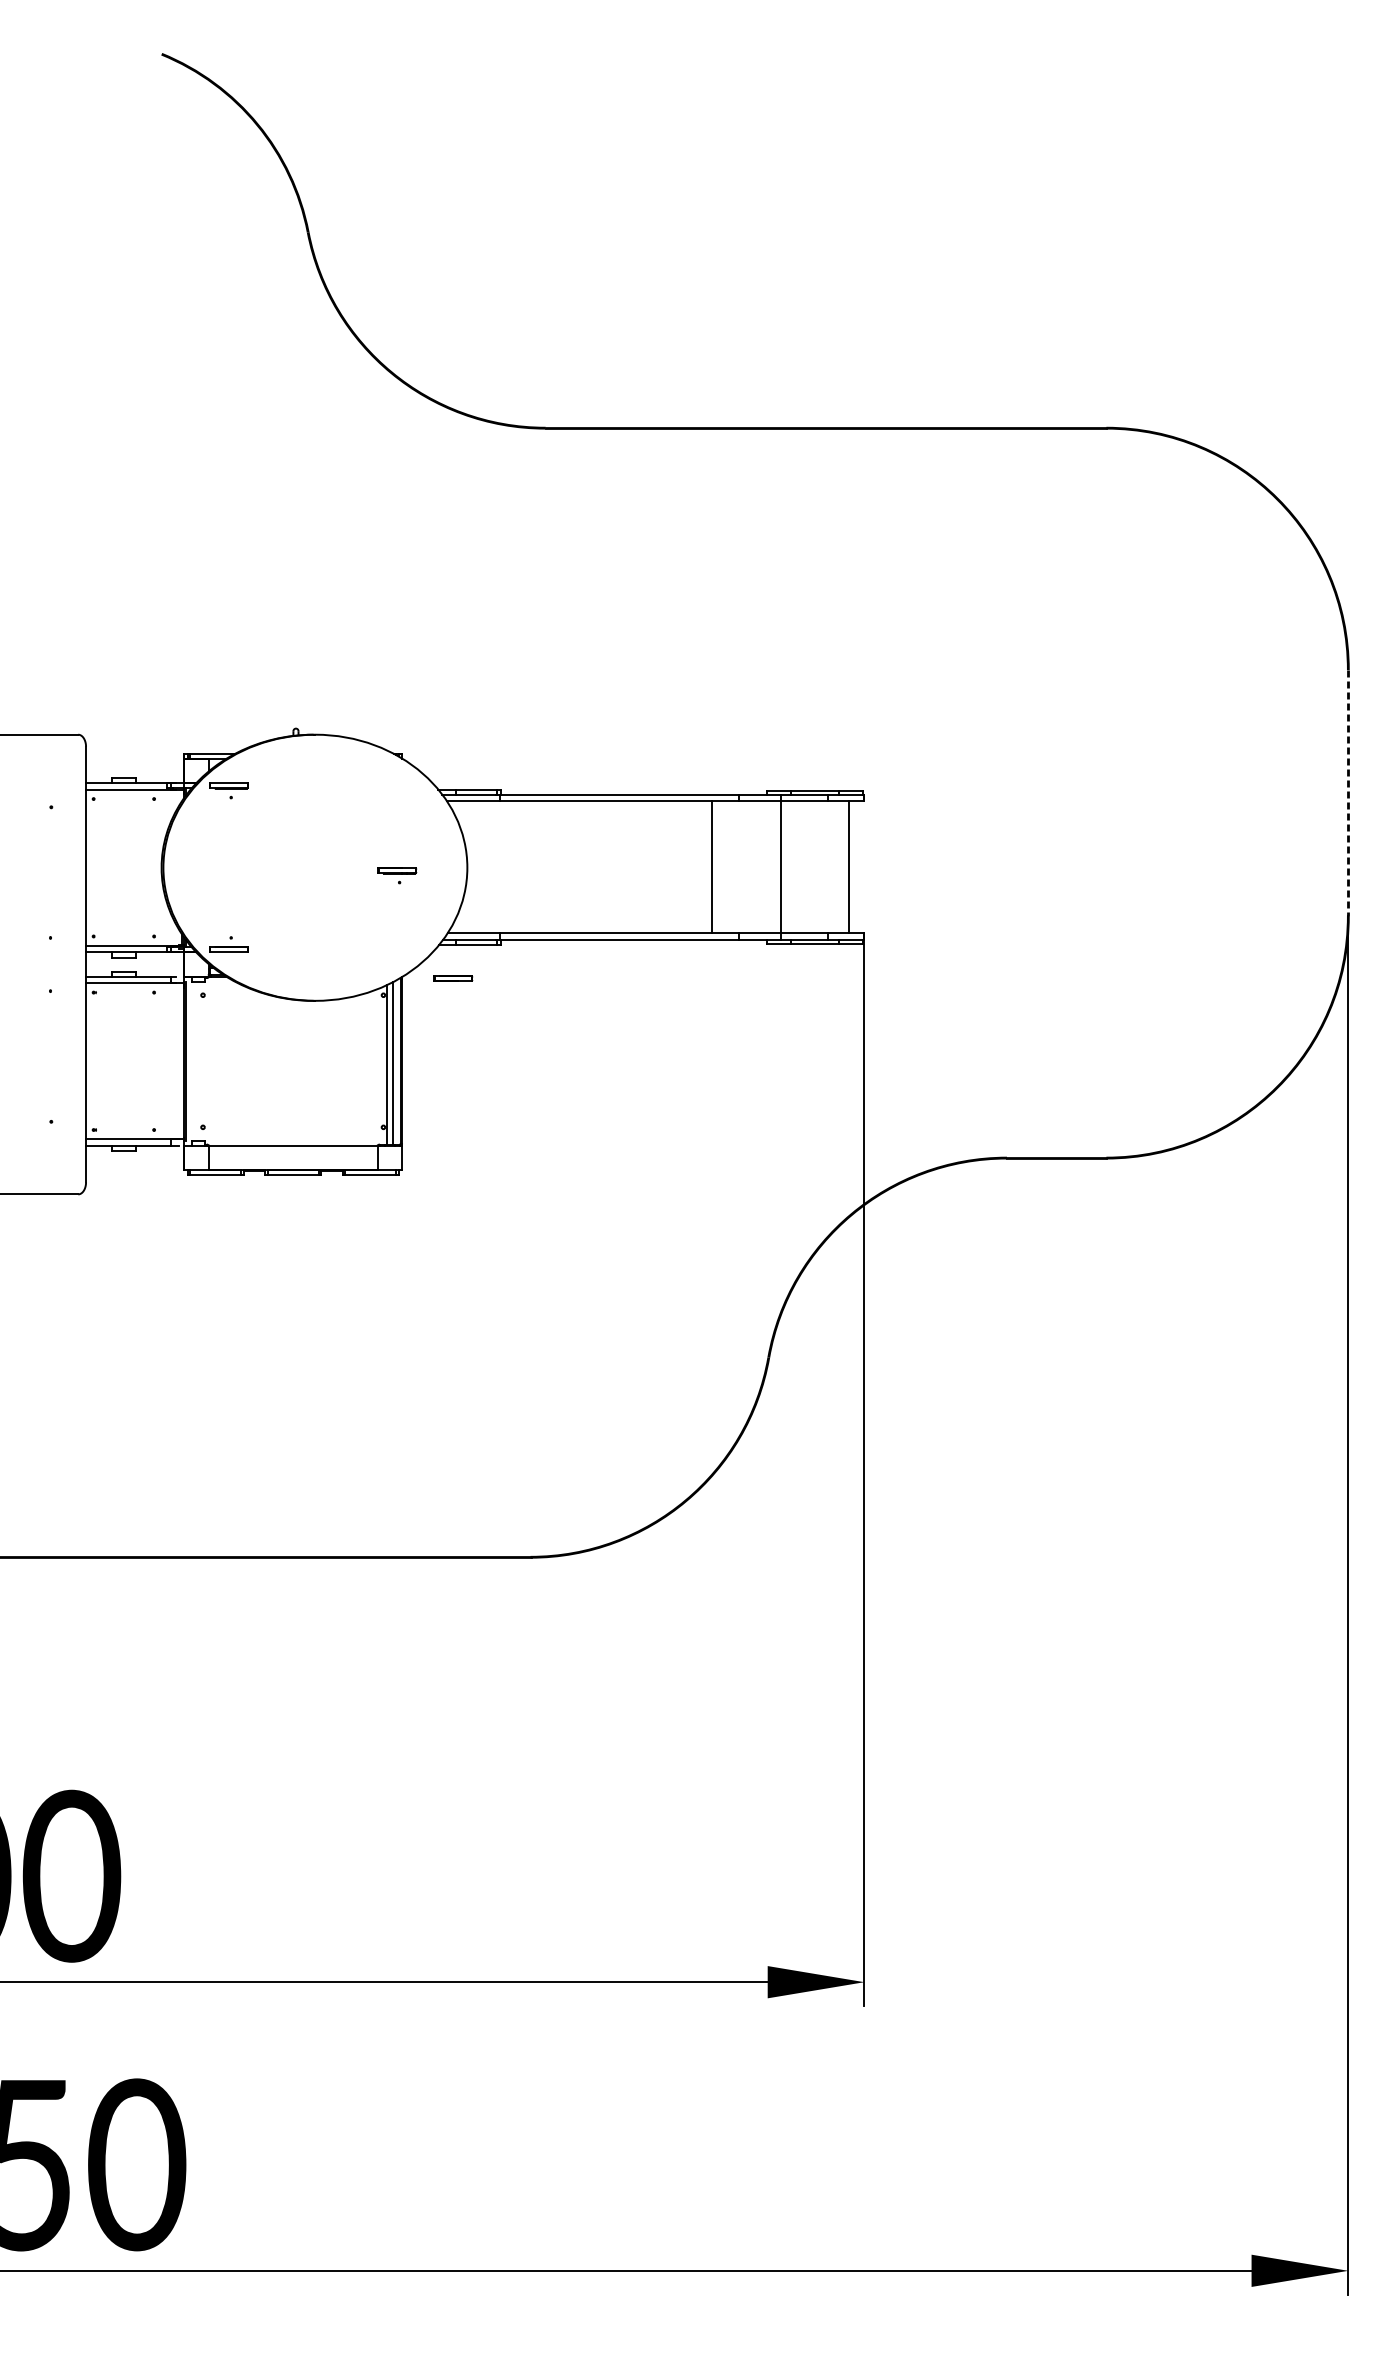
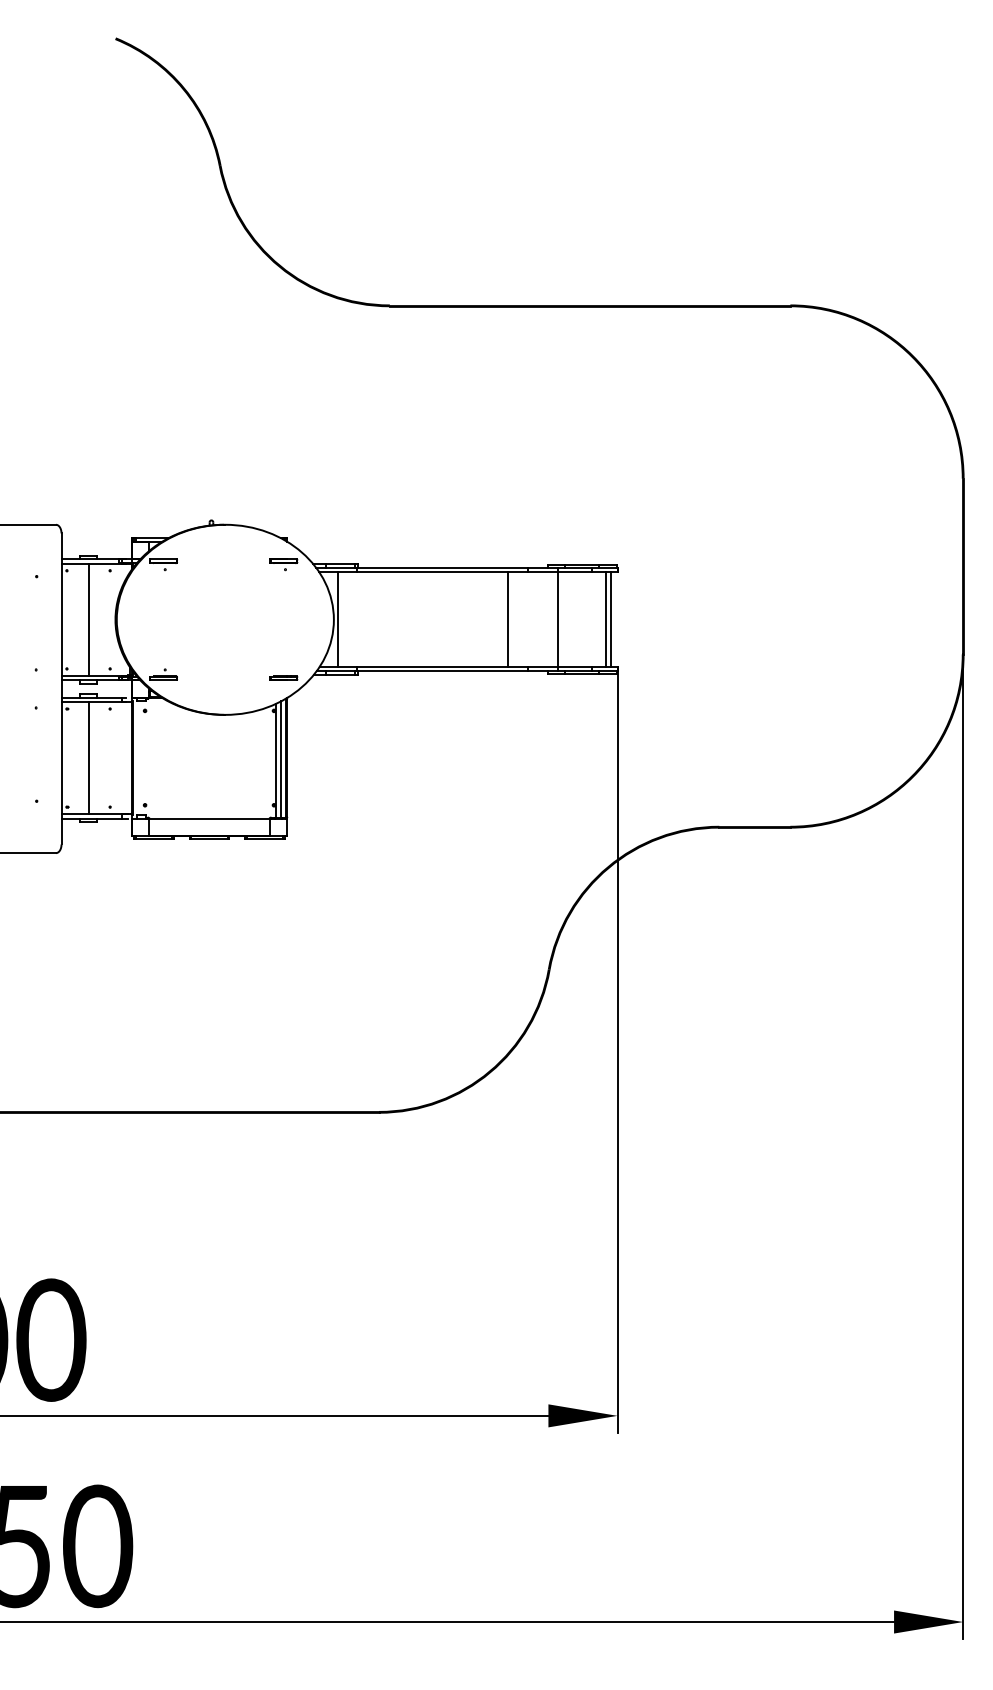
line: (1348, 793) -> (963, 566), dashed -> solid
line: (123, 867) -> (88, 619), added
line: (472, 867) -> (337, 619), added
line: (855, 867) -> (611, 619), added
part: (397, 875) -> (283, 564), moved
part: (453, 978) -> (283, 678), moved
line: (123, 1061) -> (88, 758), added

